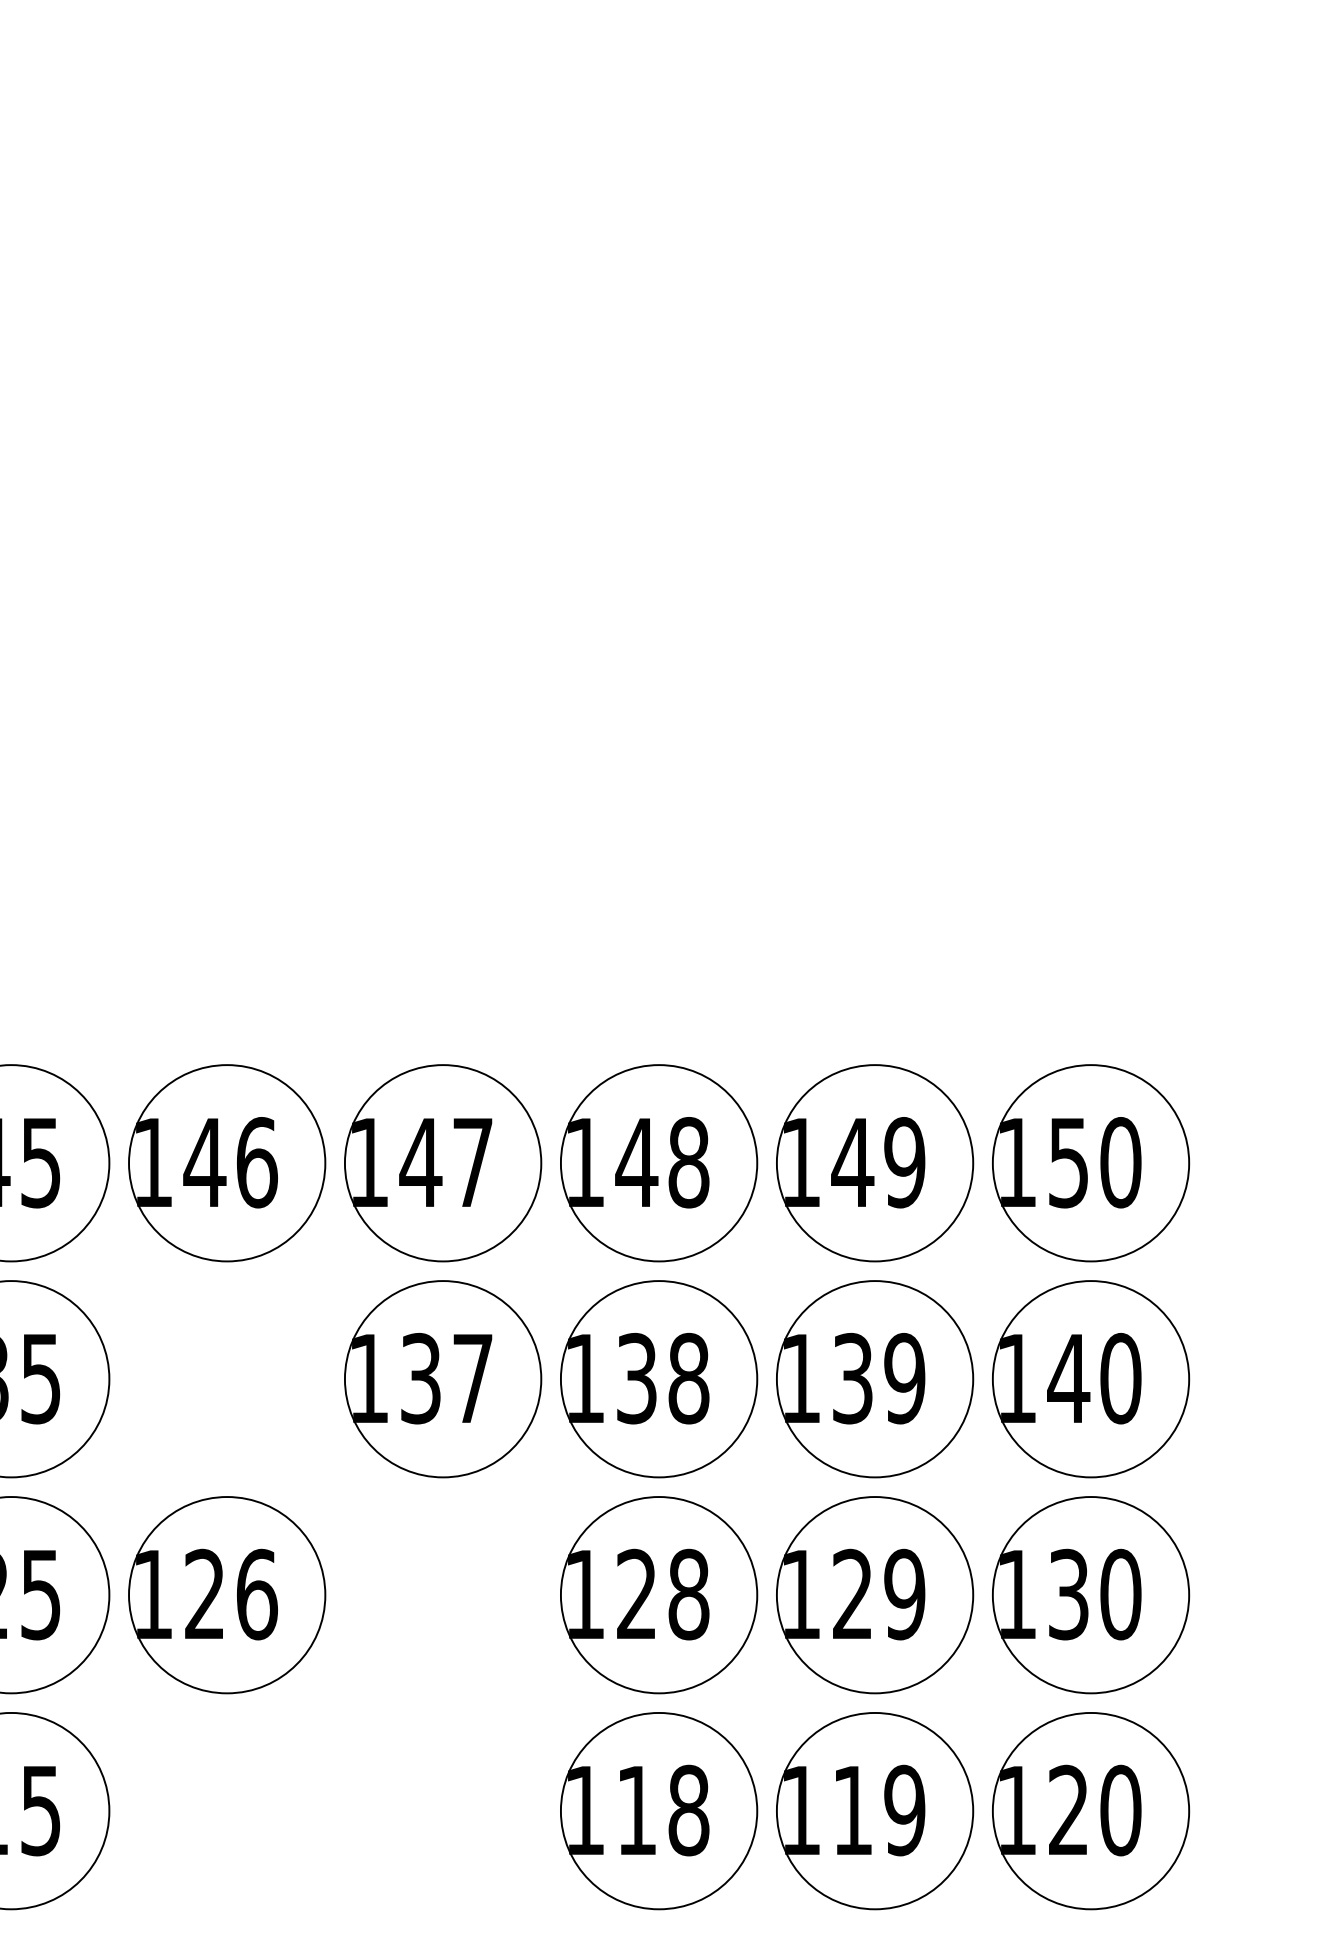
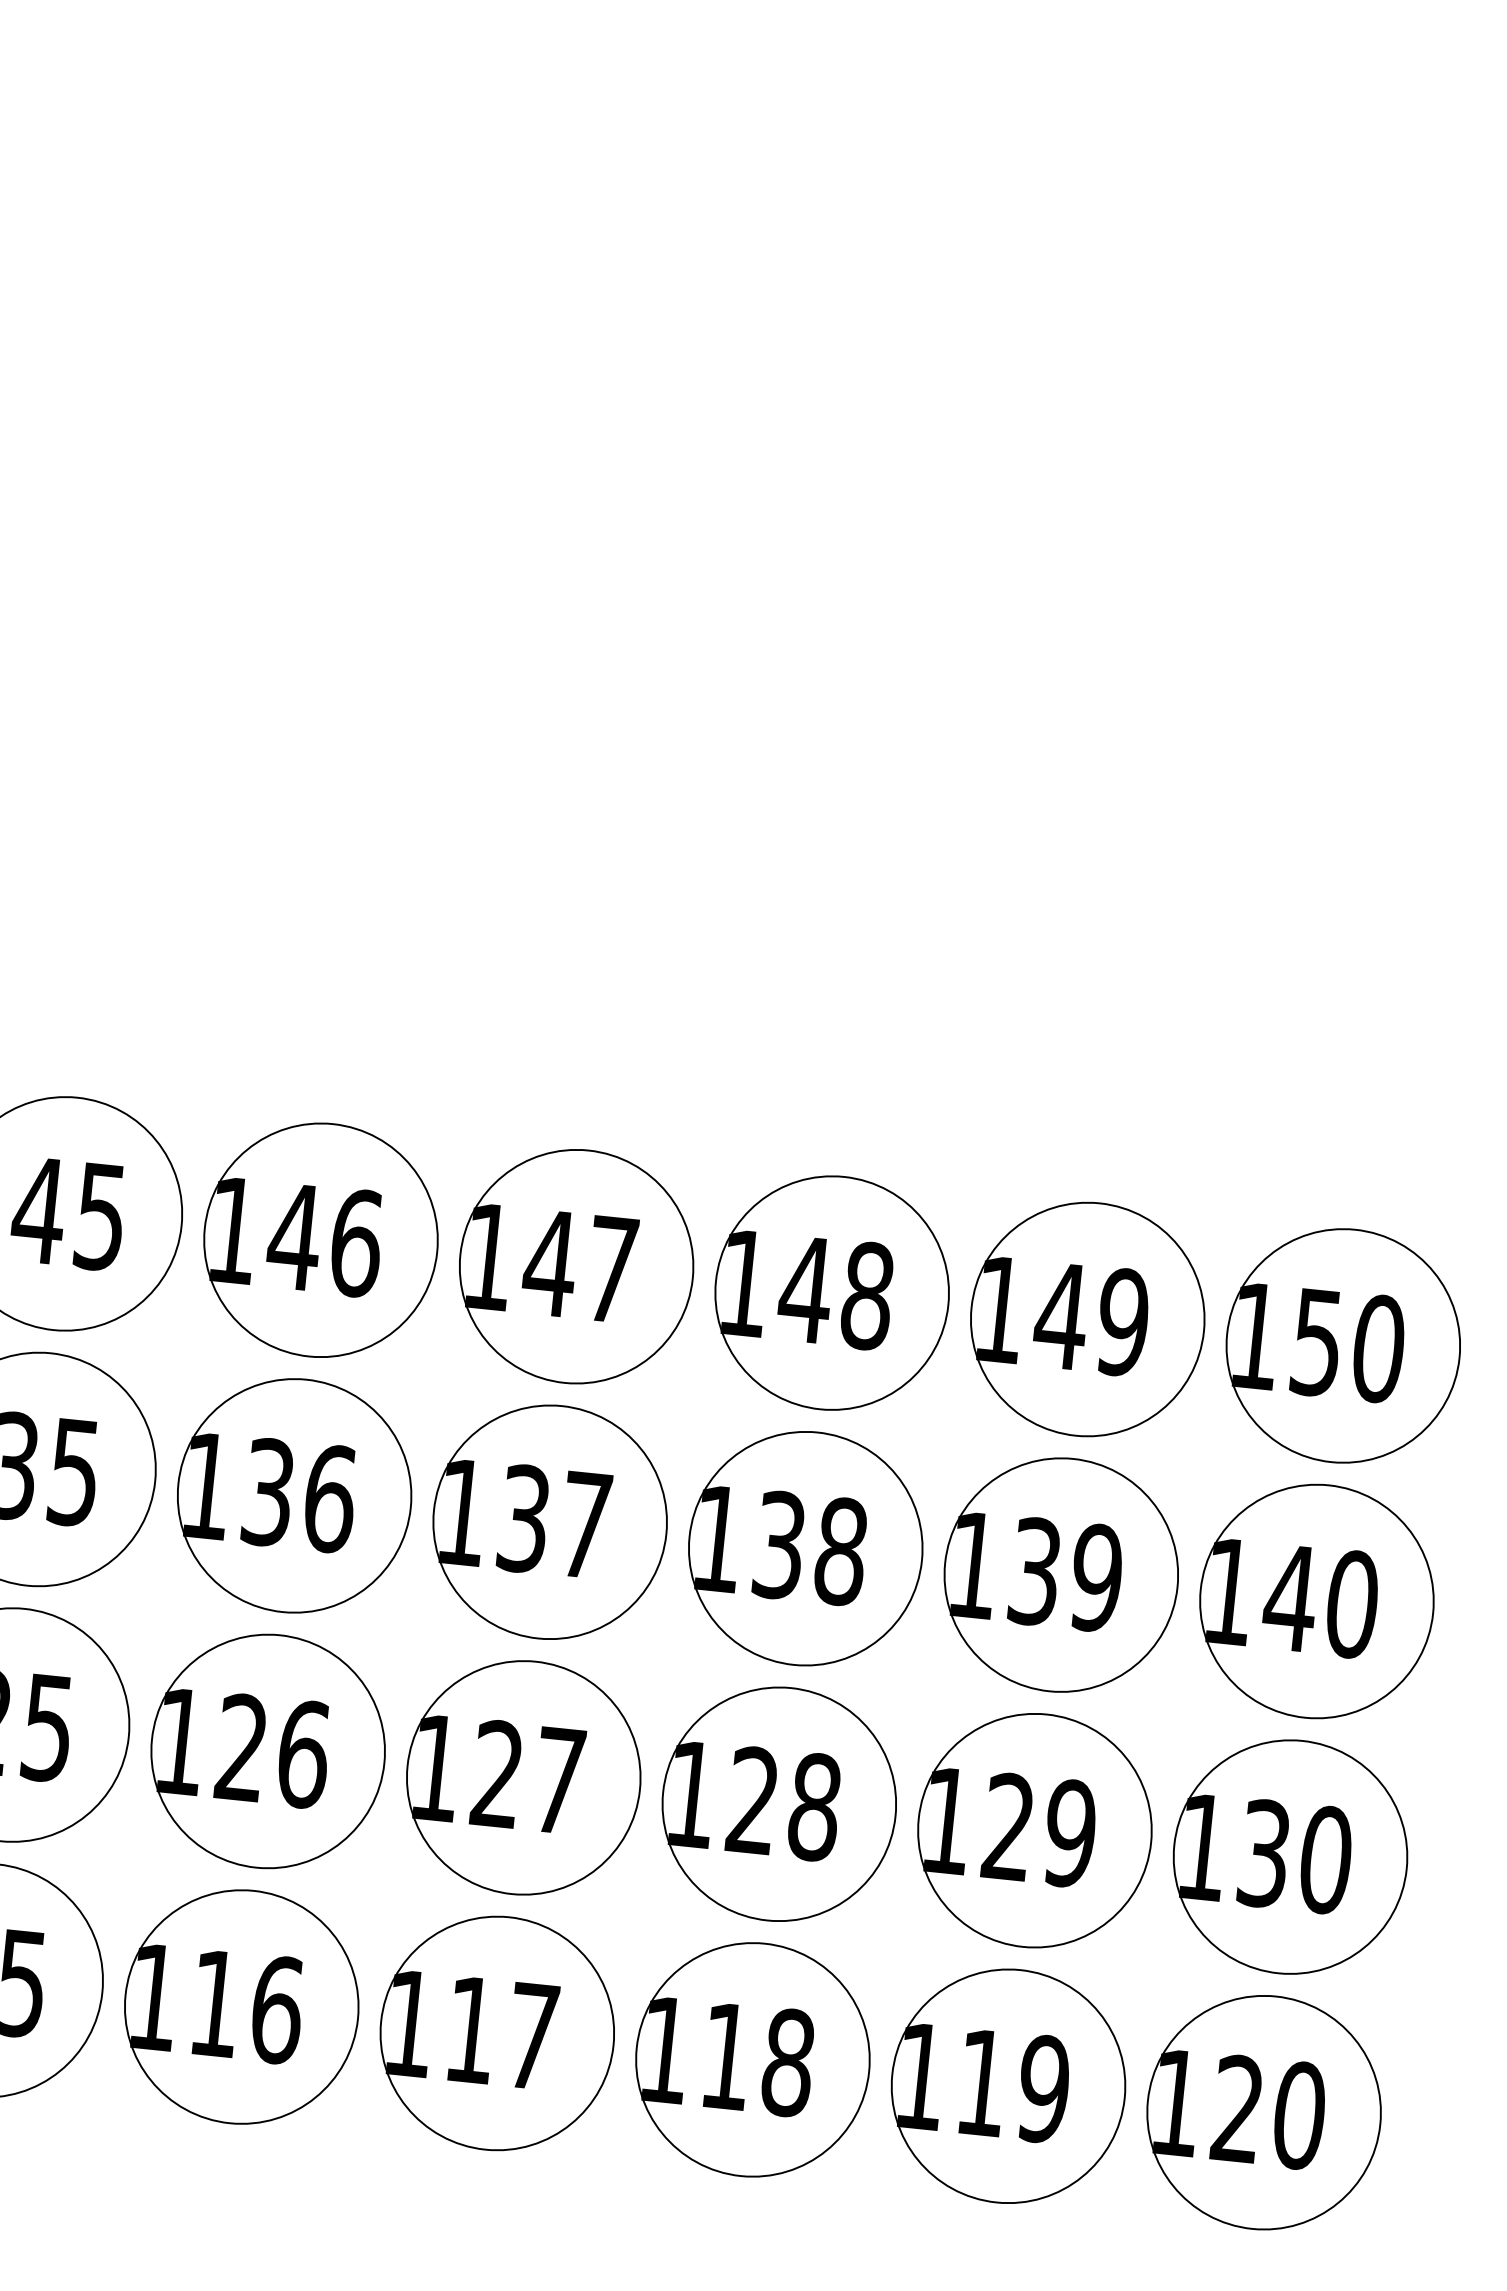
part: (227, 1379) -> (294, 1496), added
part: (443, 1595) -> (524, 1778), added
part: (227, 1811) -> (242, 2007), added
part: (443, 1811) -> (497, 2033), added

